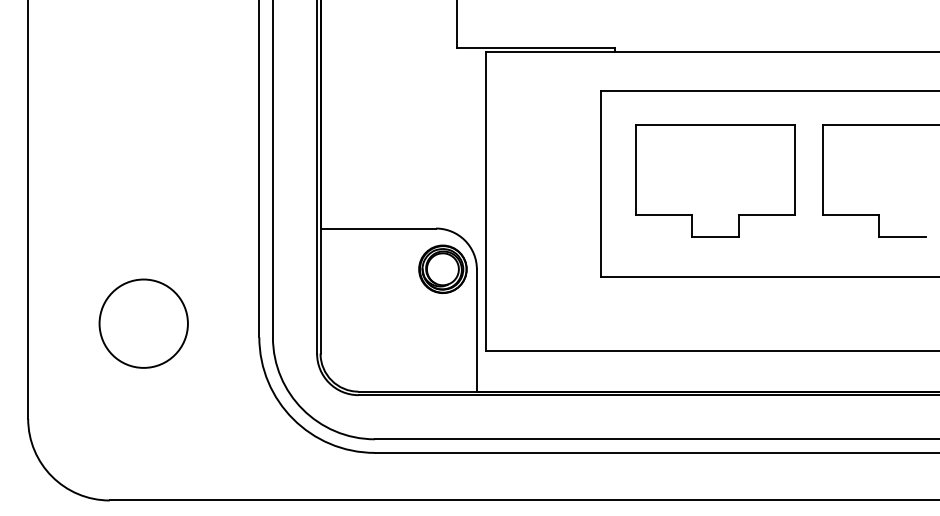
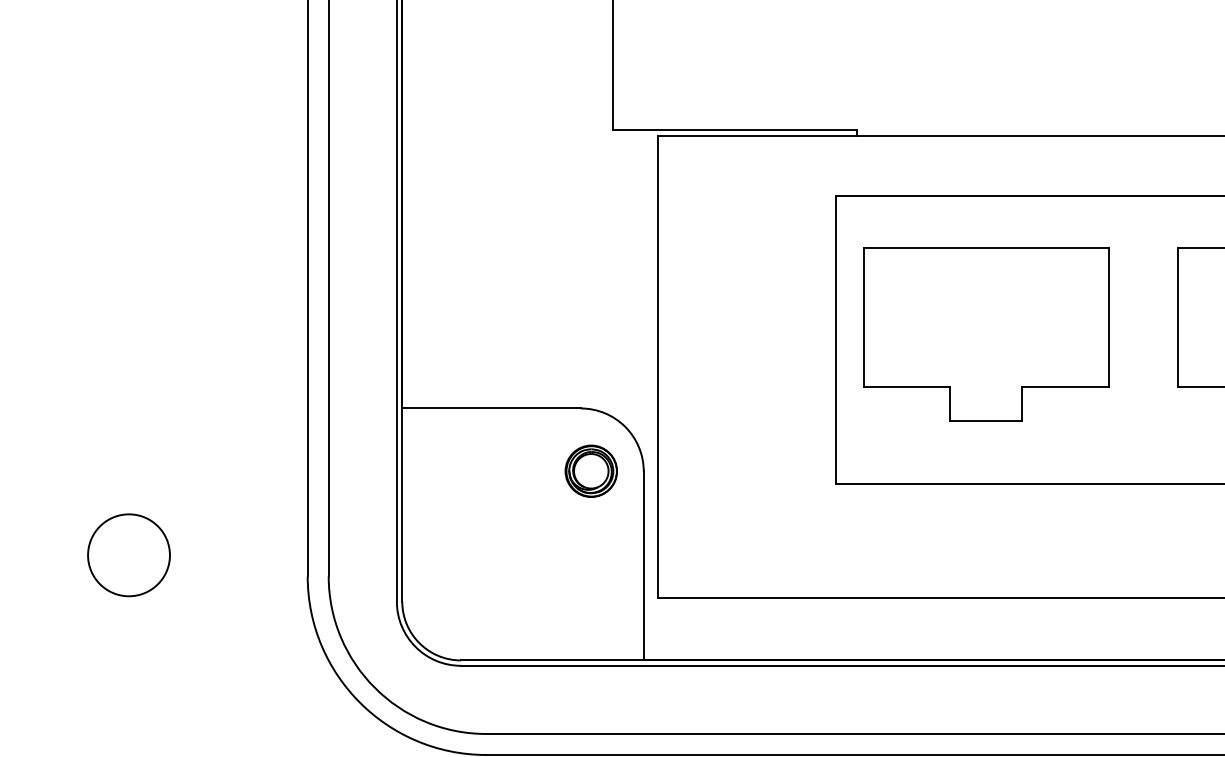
part: (715, 180) -> (986, 334), moved
part: (442, 268) -> (590, 470), size x0.7
circle: (143, 323) -> (128, 555), size x0.6

